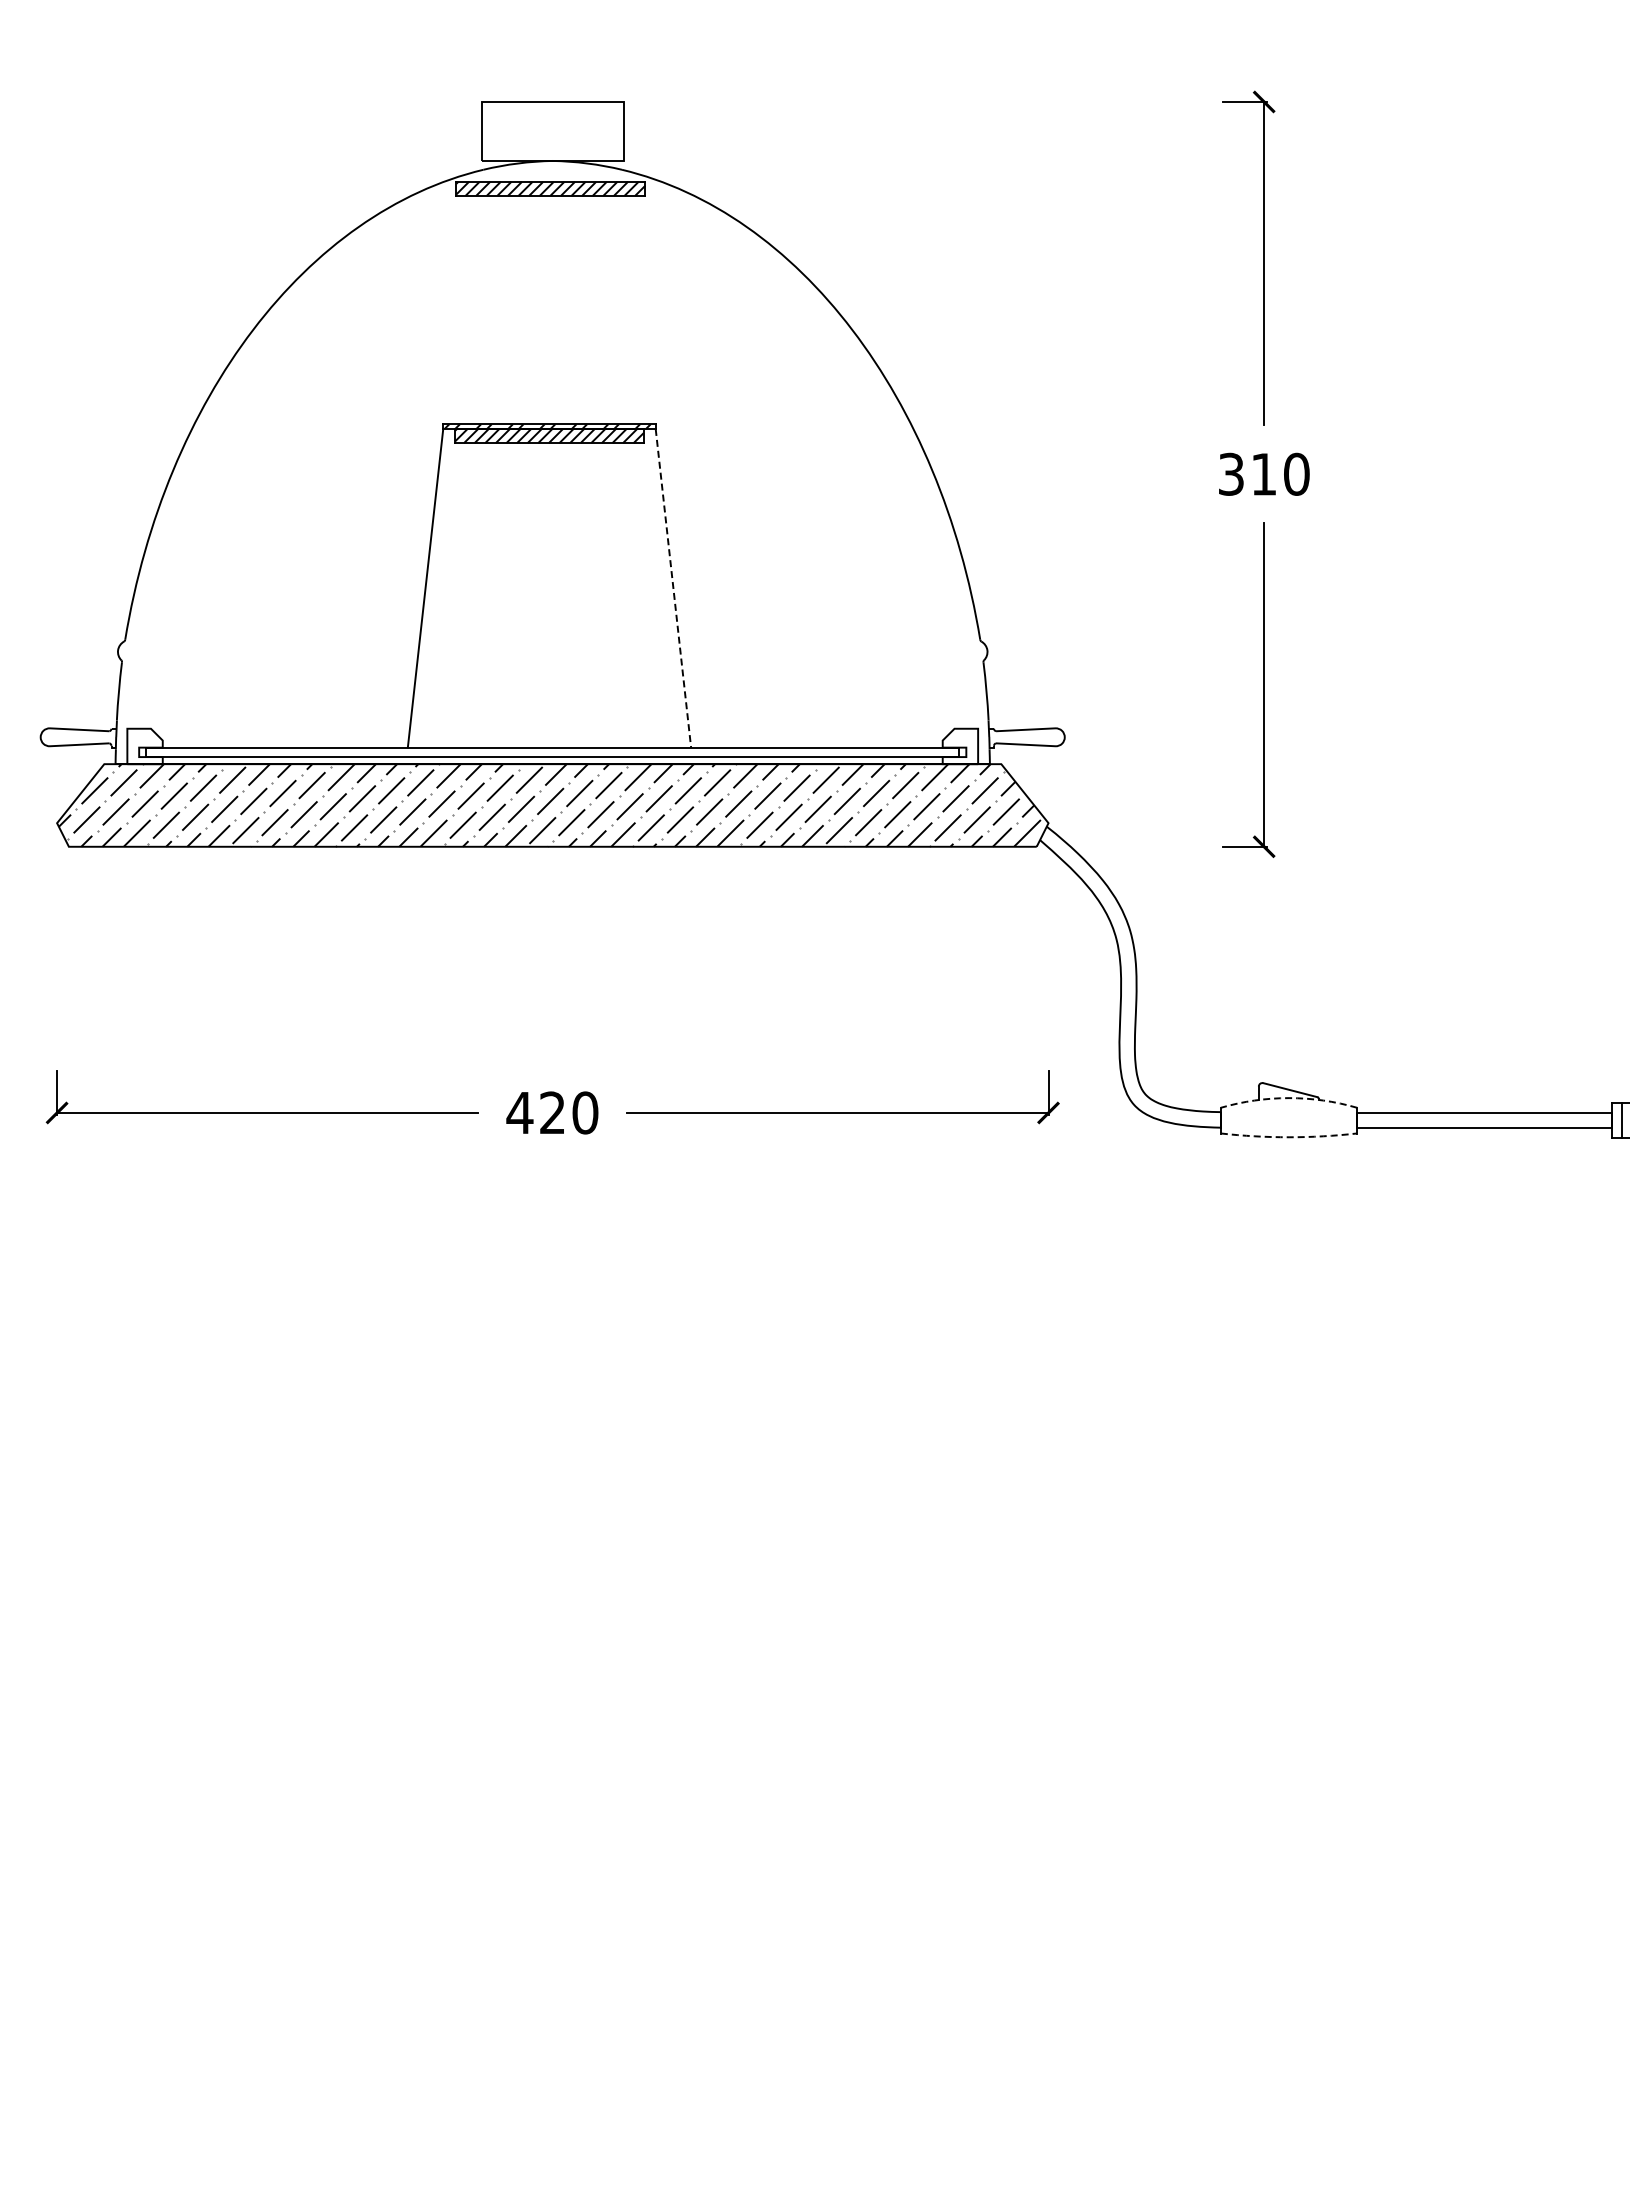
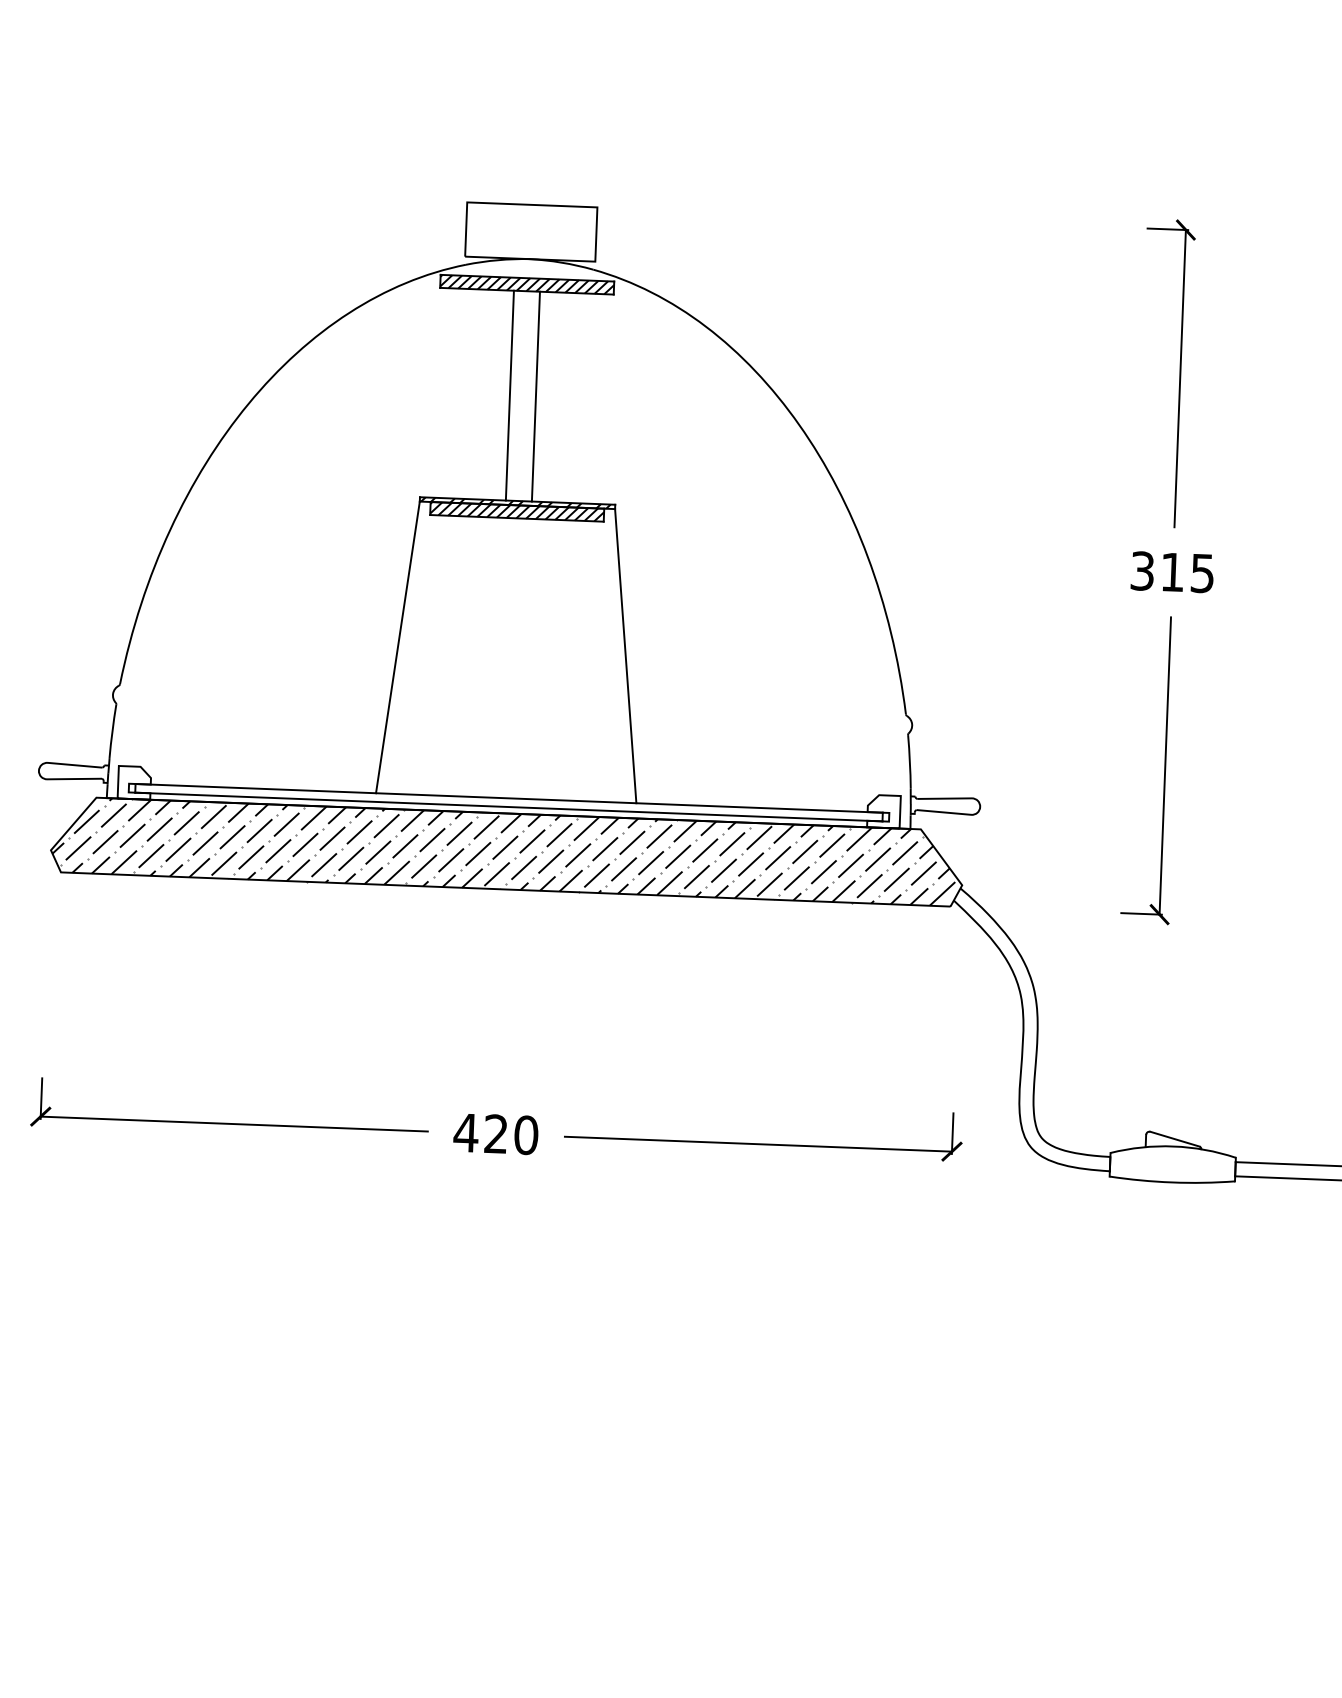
line: (536, 309) -> (509, 395), added
line: (565, 309) -> (536, 396), added
text: (1296, 473) -> (1202, 572), 310 -> 315
line: (673, 588) -> (625, 656), dashed -> solid
arc: (1289, 1098) -> (1173, 1146), dashed -> solid
arc: (1289, 1137) -> (1172, 1182), dashed -> solid

